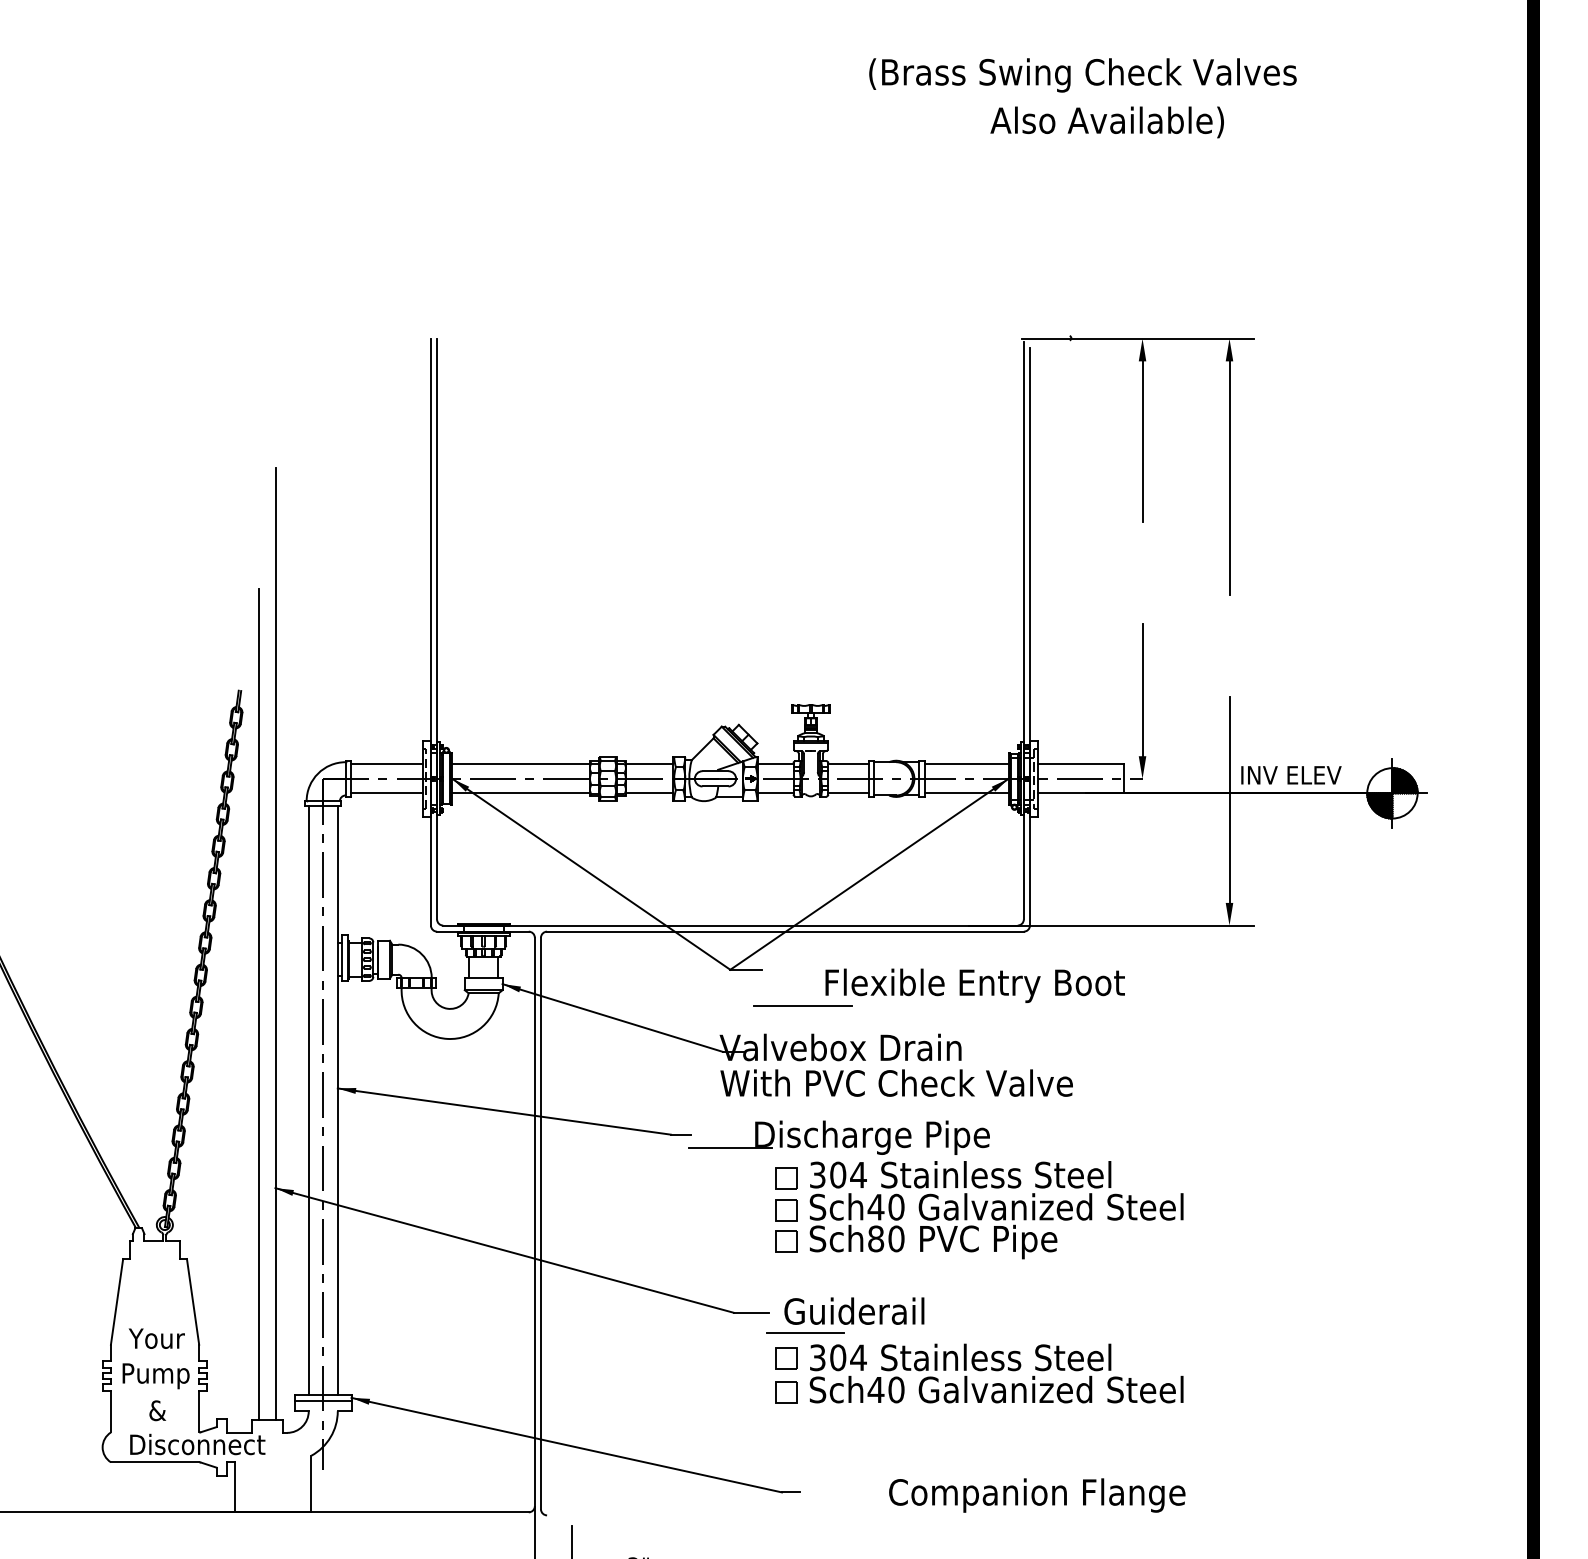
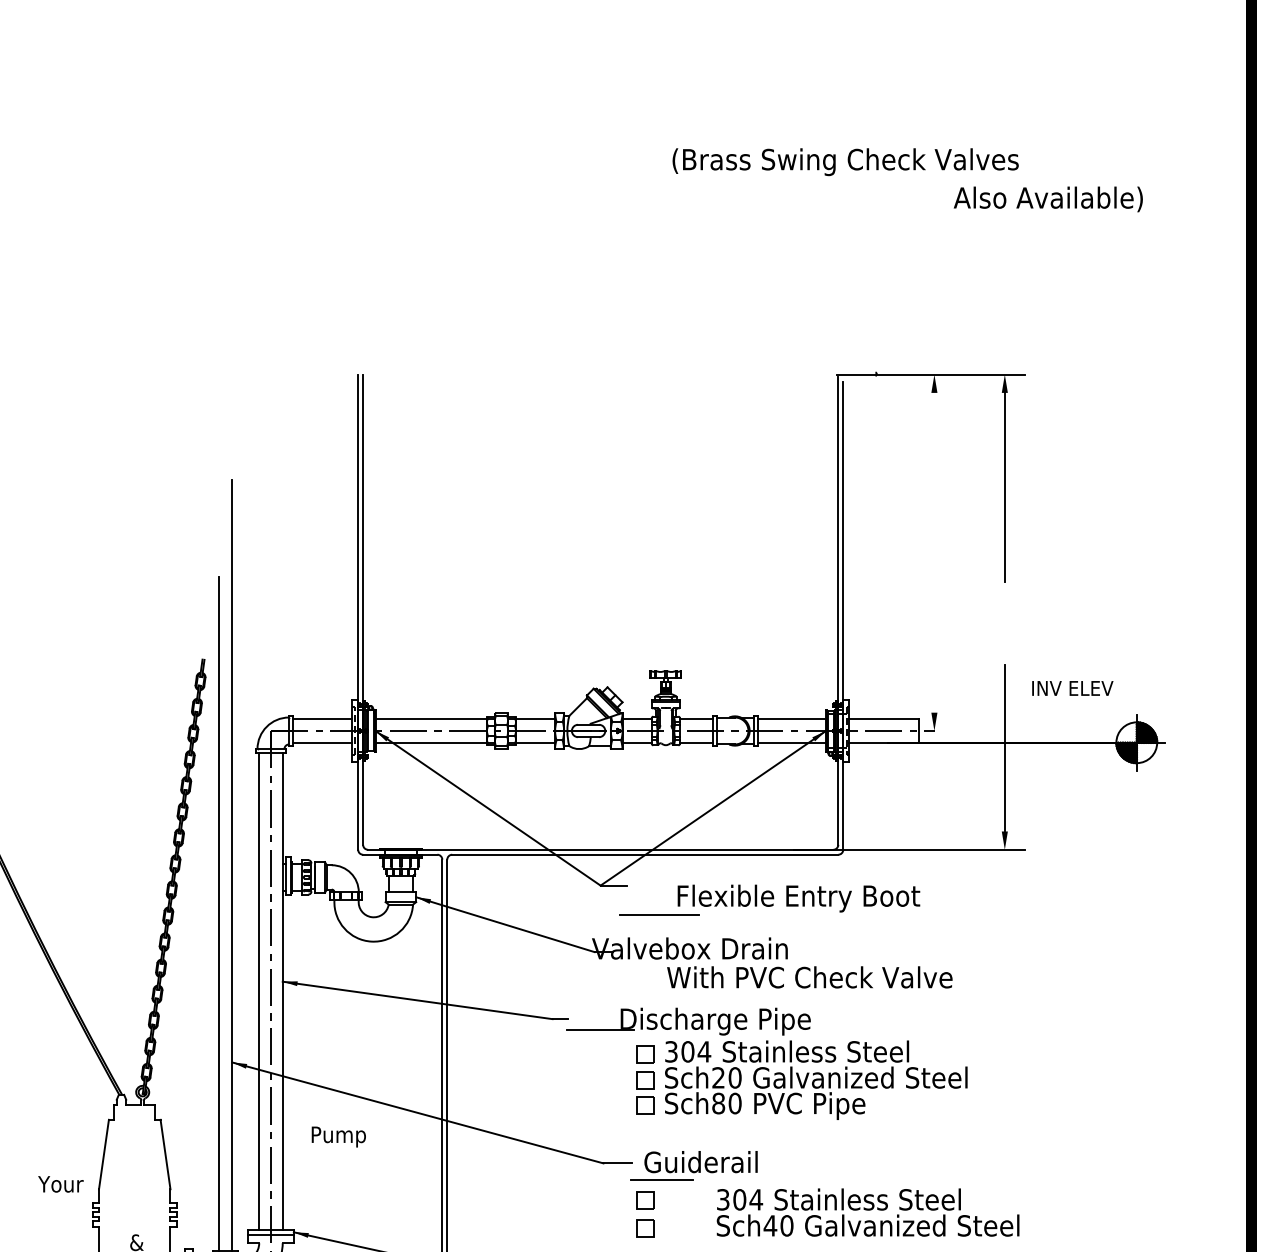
text: (1082, 75) -> (845, 162), moved
text: (1106, 122) -> (1047, 199), moved
line: (1142, 441) -> (934, 457), removed
line: (1142, 689) -> (934, 658), removed
text: (1291, 775) -> (1072, 688), moved
text: (896, 1082) -> (809, 976), moved
text: (875, 1206) -> (718, 1077), Sch40 -> Sch20
text: (156, 1338) -> (60, 1184), moved
text: (996, 1373) -> (867, 1212), moved
text: (155, 1376) -> (338, 1137), moved

